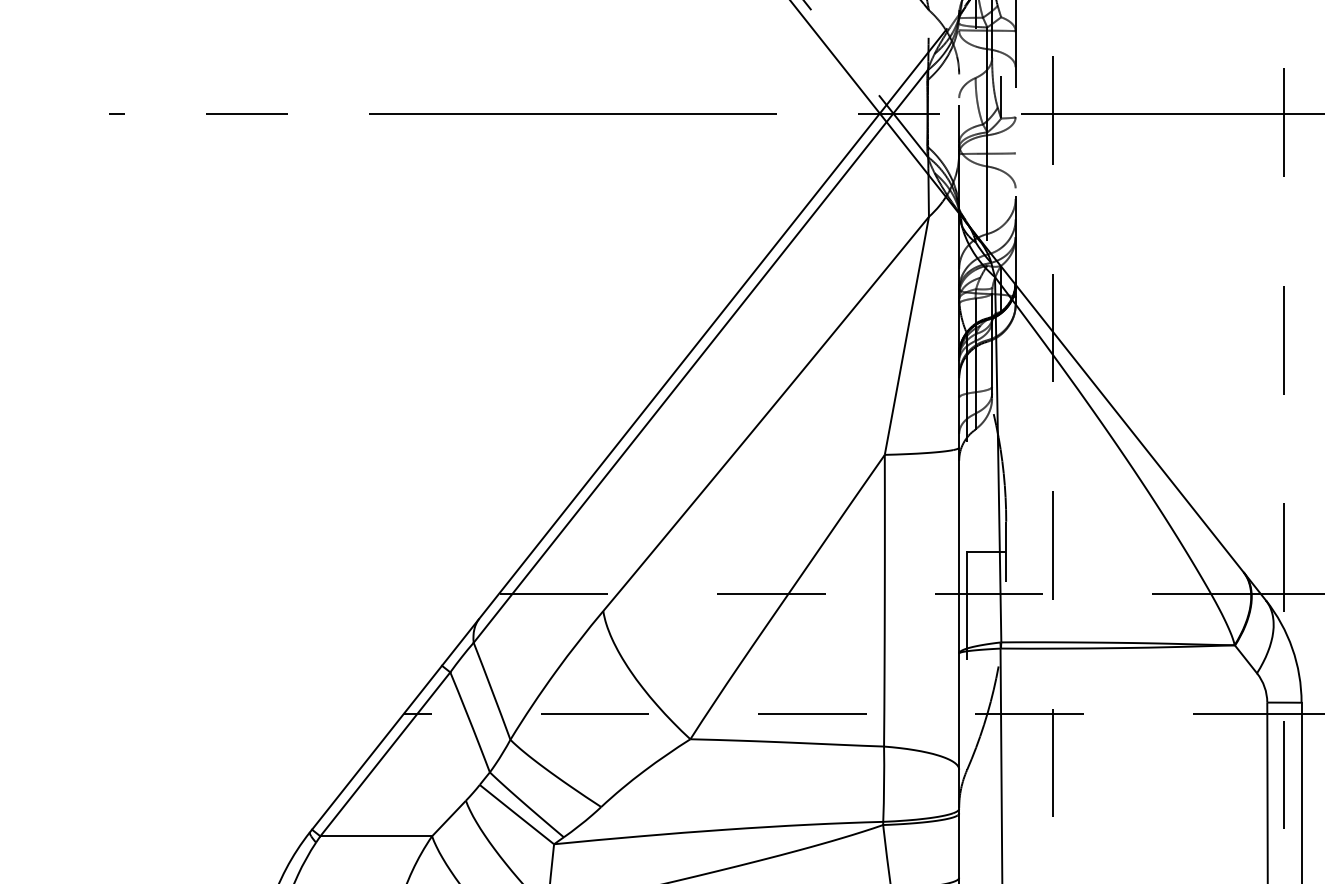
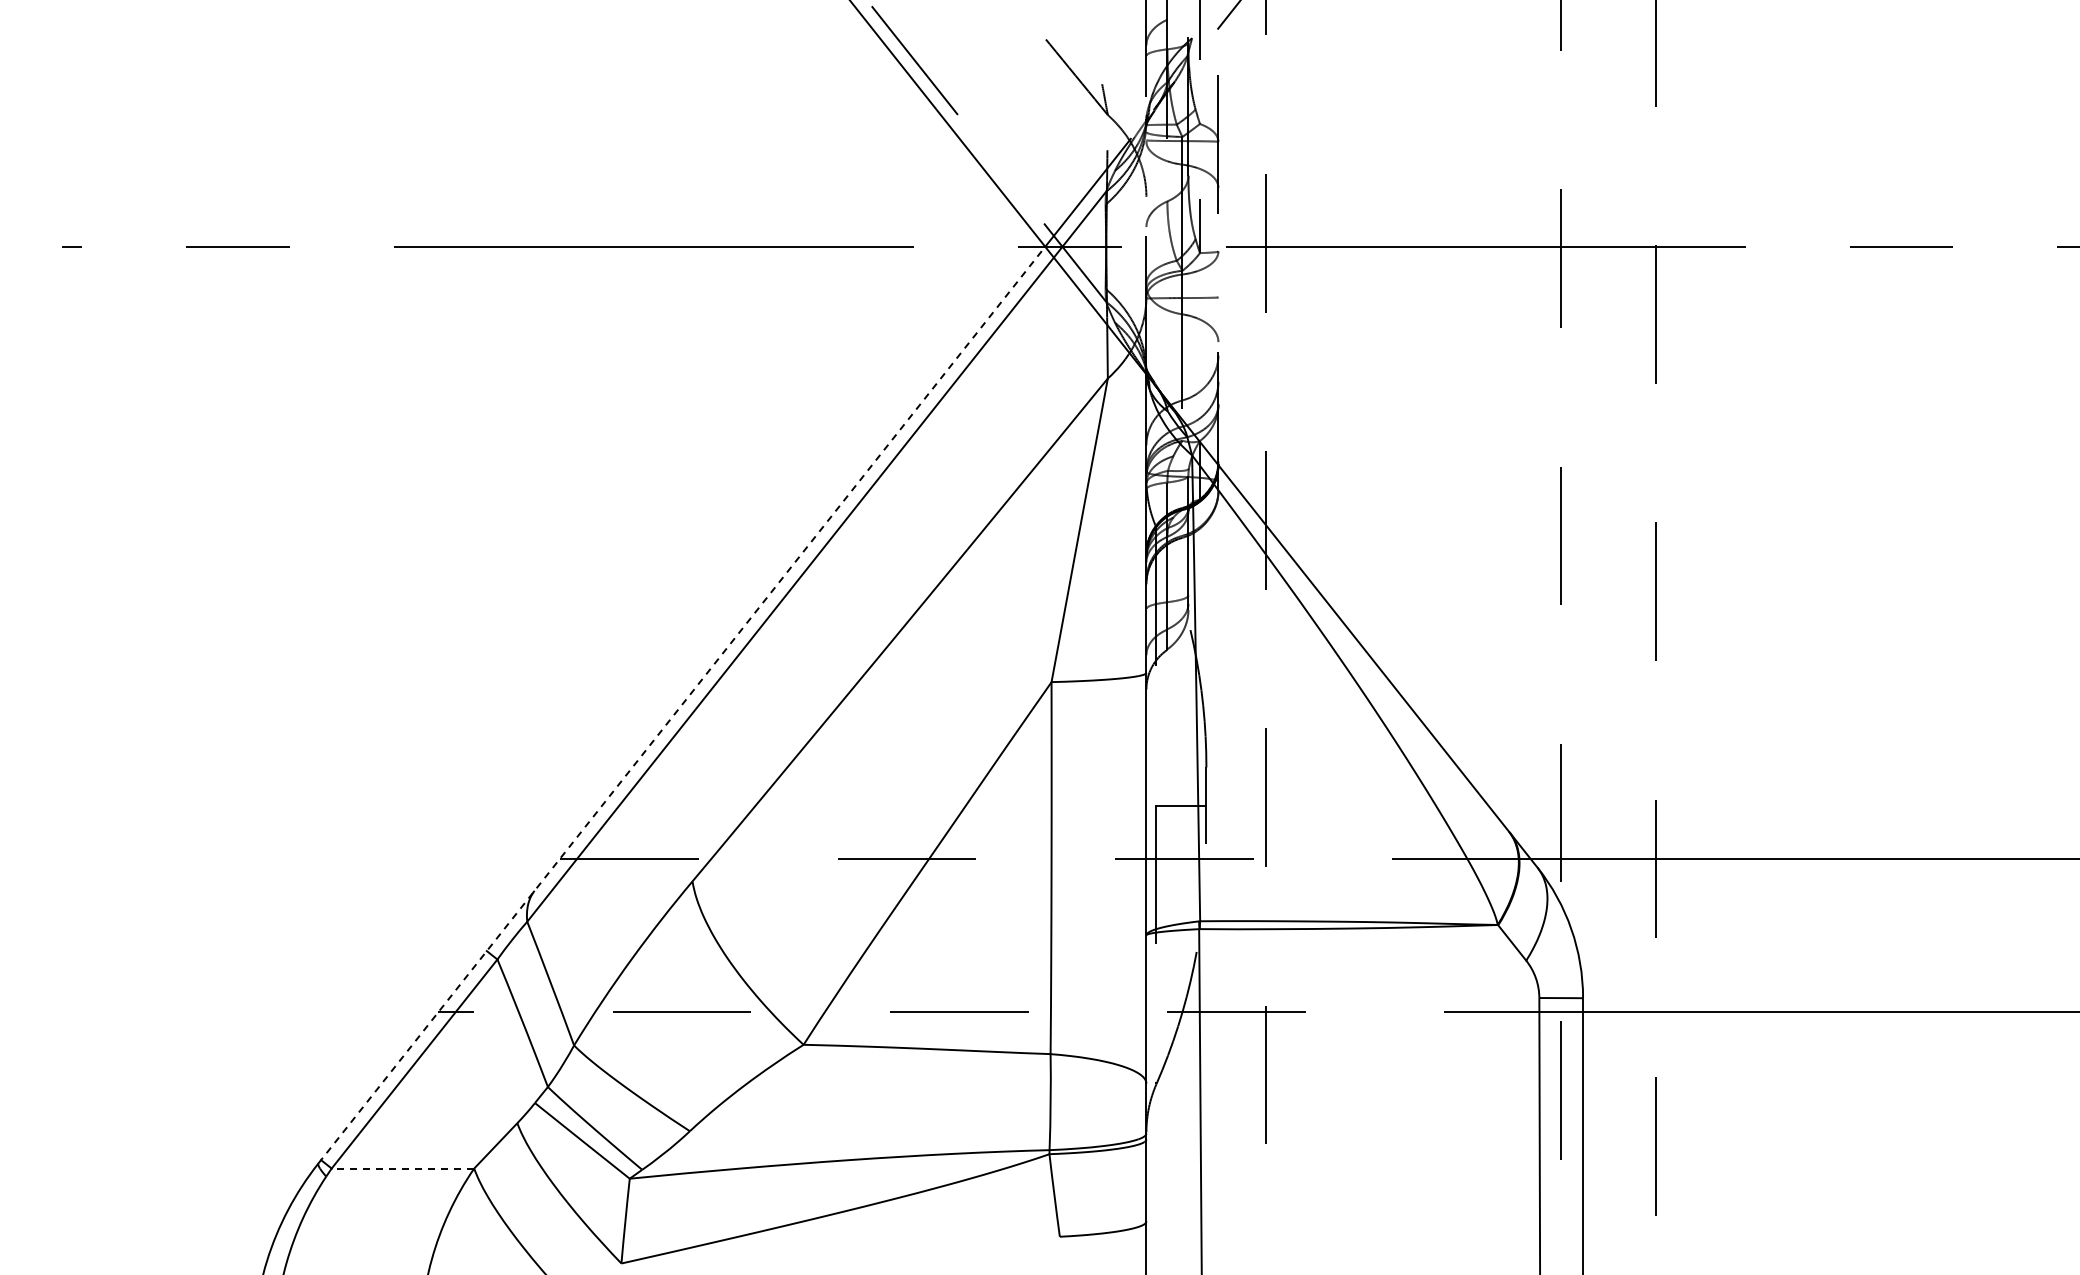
line: (594, 473) -> (681, 705), solid -> dashed
line: (375, 836) -> (402, 1168), solid -> dashed

